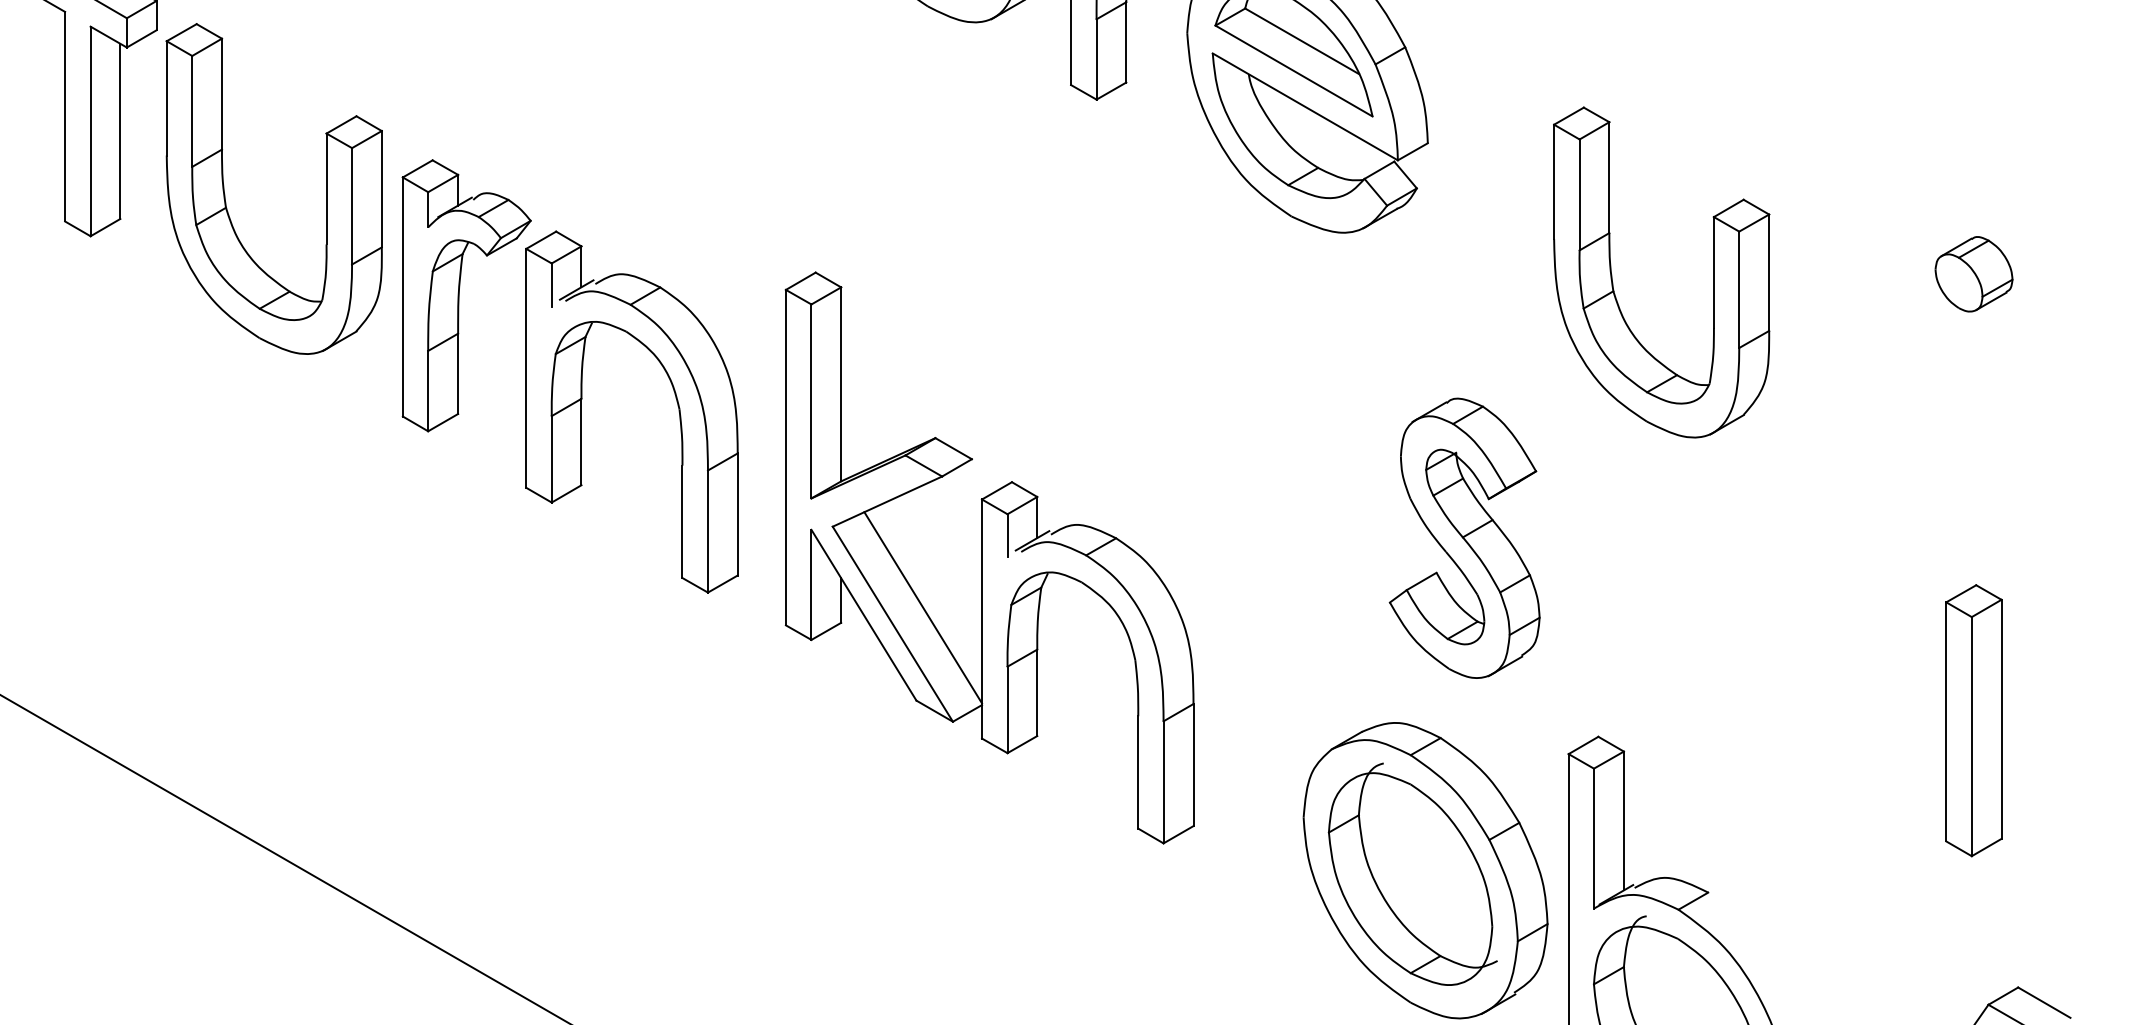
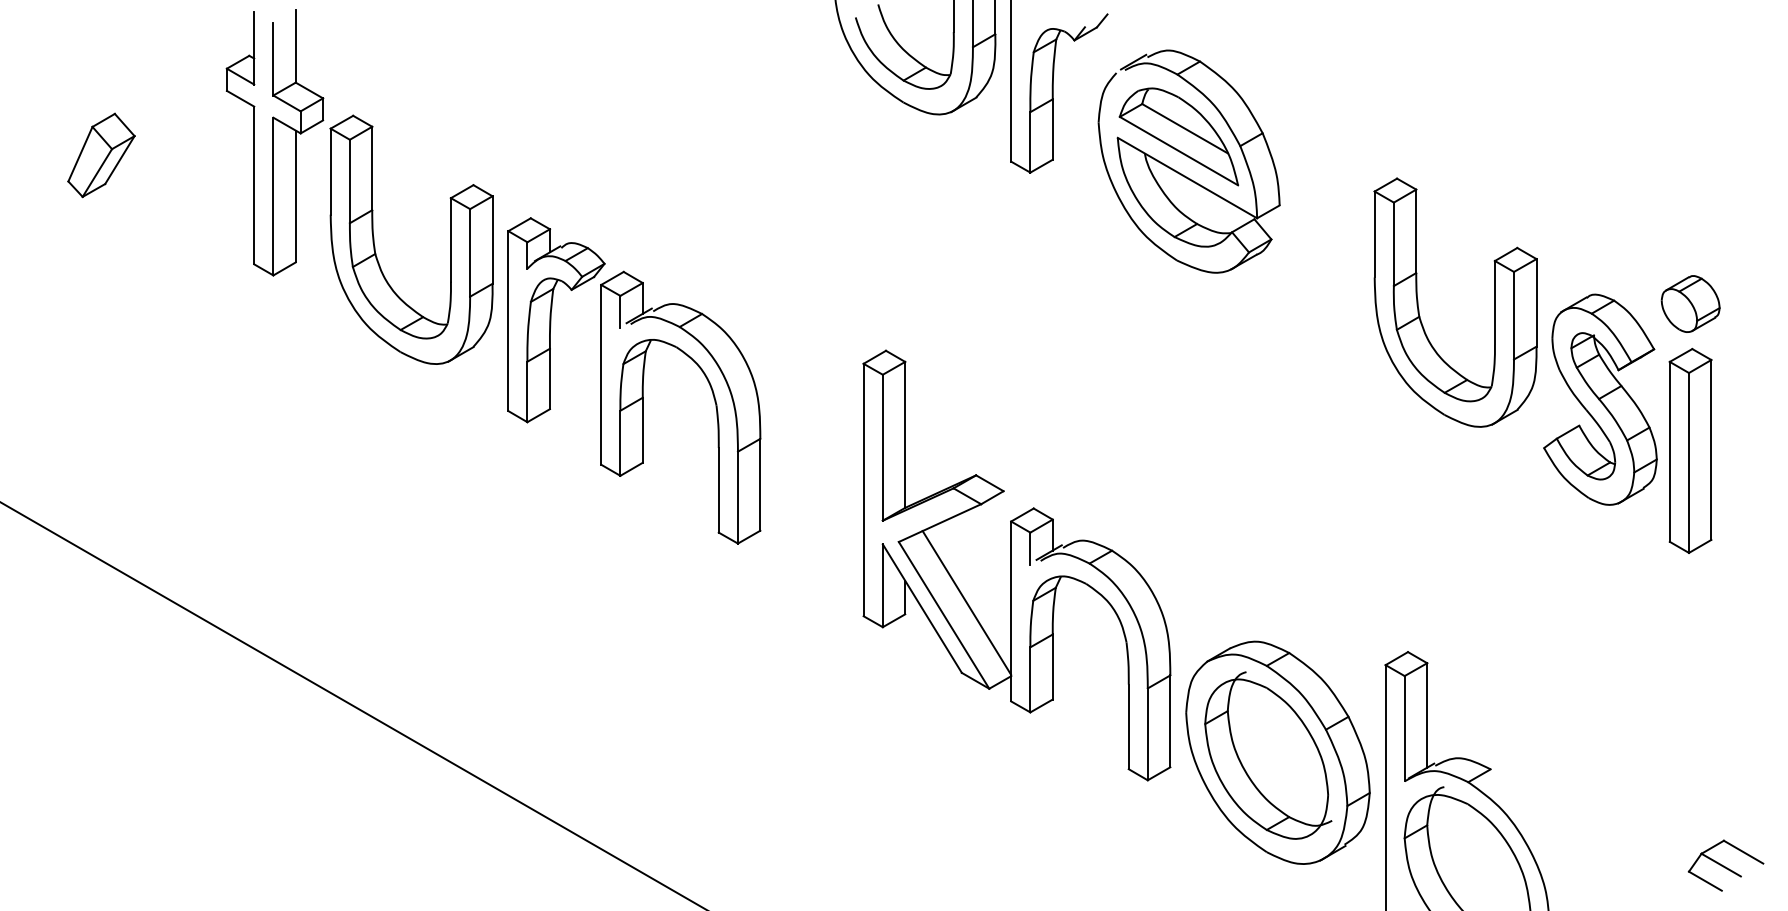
part: (1464, 538) -> (1600, 399), moved
part: (989, 557) -> (1016, 565), moved
part: (1973, 720) -> (1690, 450), moved

